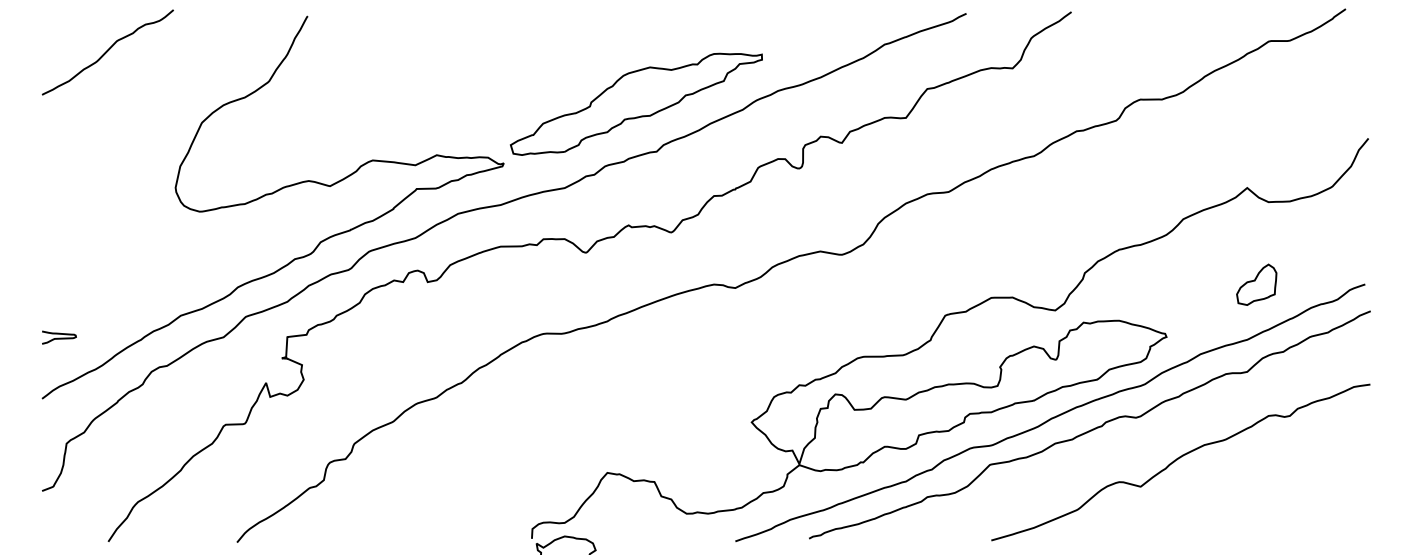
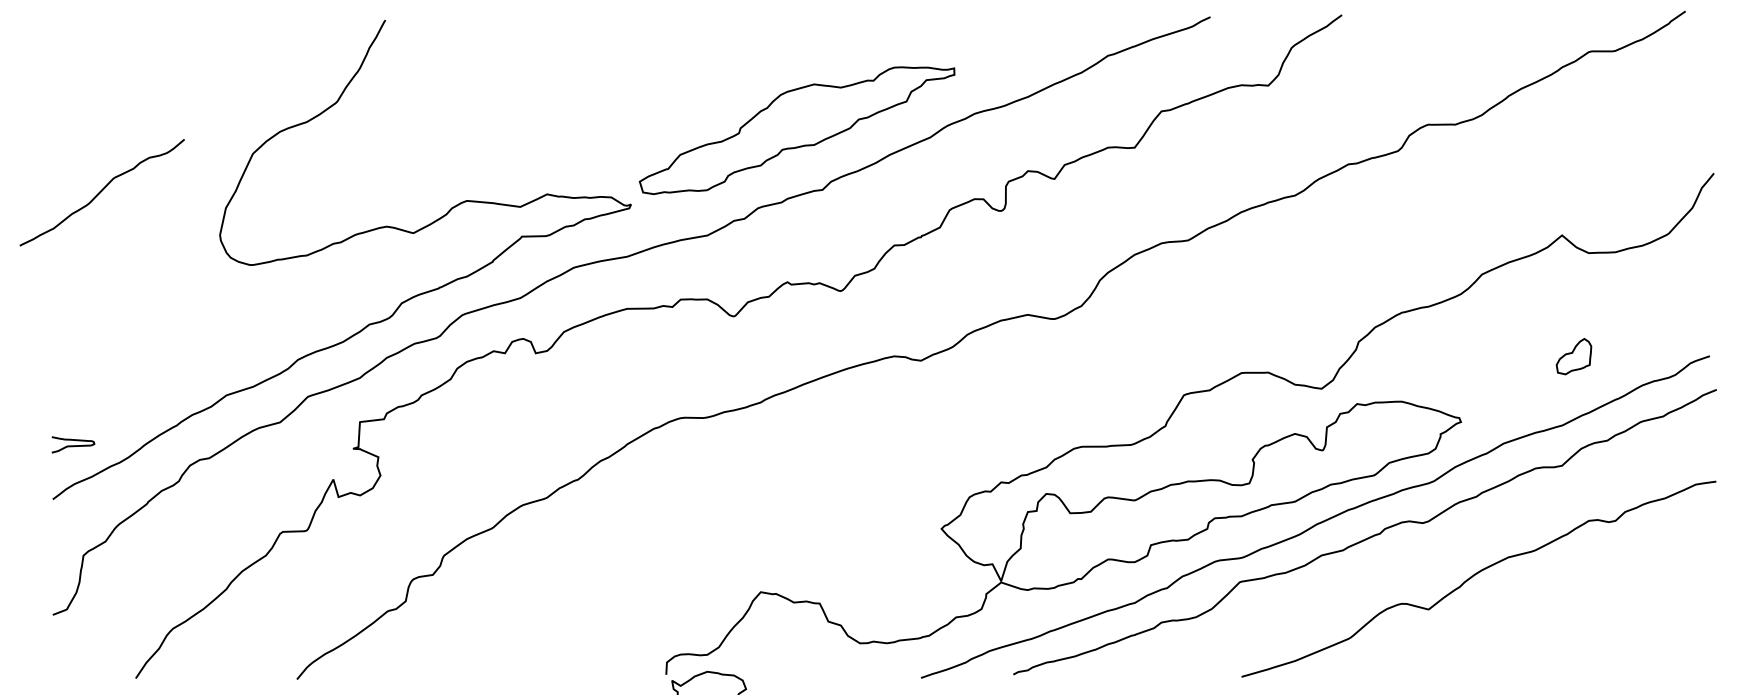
curve: (107, 52) -> (101, 192), moved
part: (1256, 284) -> (1573, 356), size x0.7
curve: (59, 338) -> (73, 445), moved

